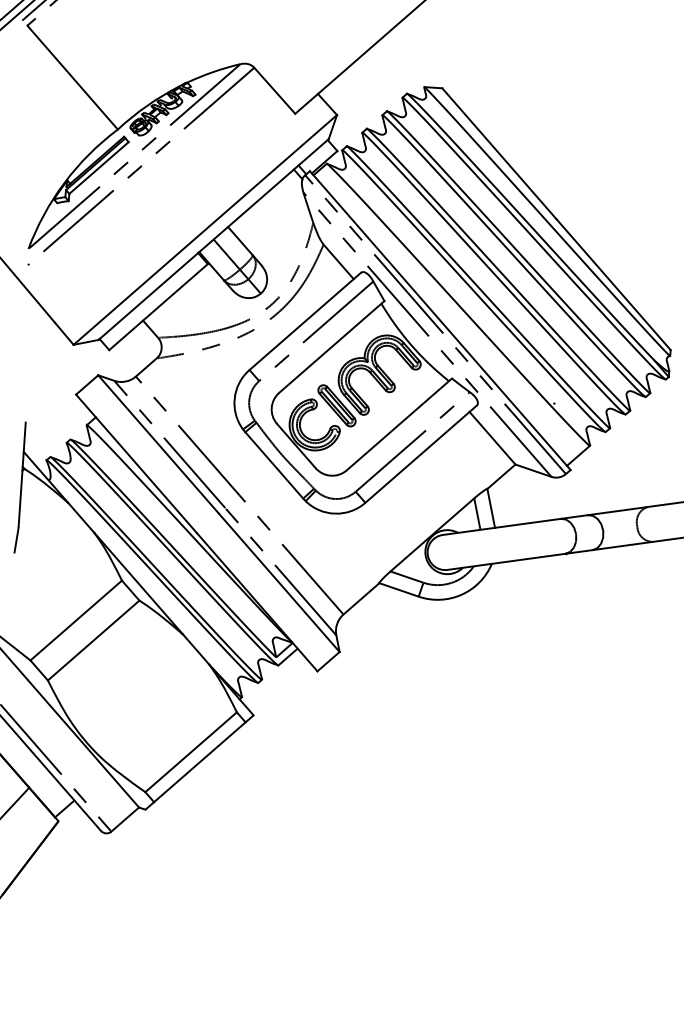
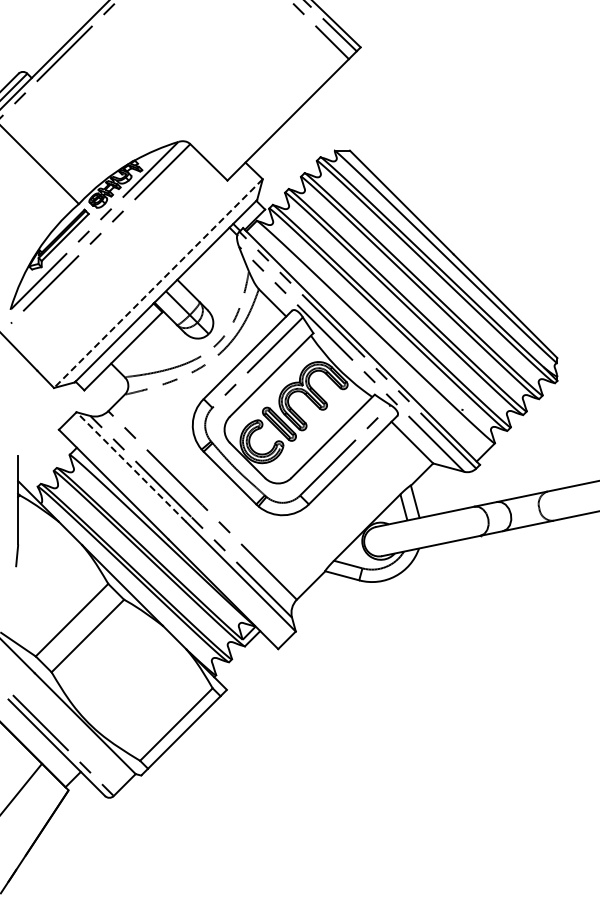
line: (205, 229) -> (158, 283), solid -> dashed
line: (158, 444) -> (131, 467), solid -> dashed

